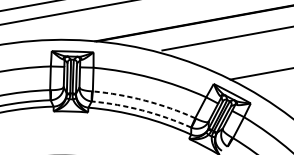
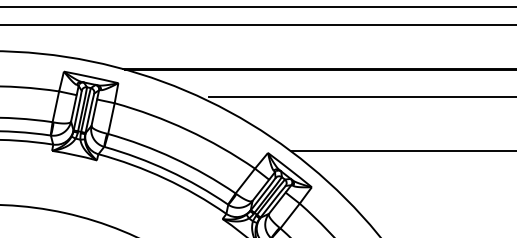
arc: (145, 100) -> (174, 158), dashed -> solid
arc: (142, 110) -> (168, 170), dashed -> solid

